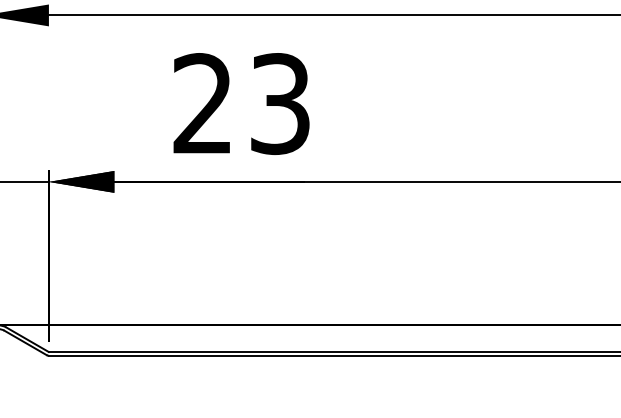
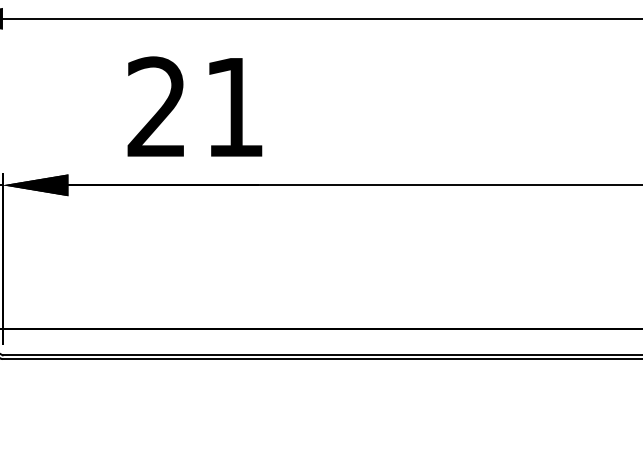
text: (280, 104) -> (234, 107), 23 -> 21

